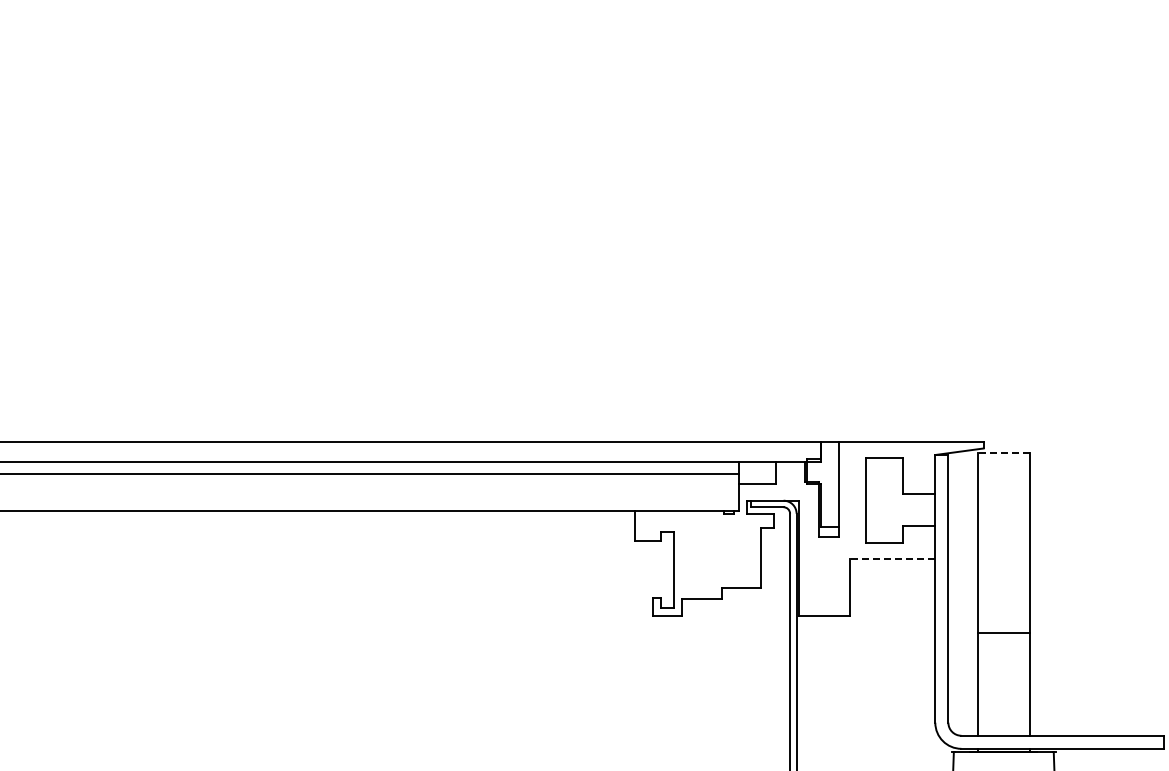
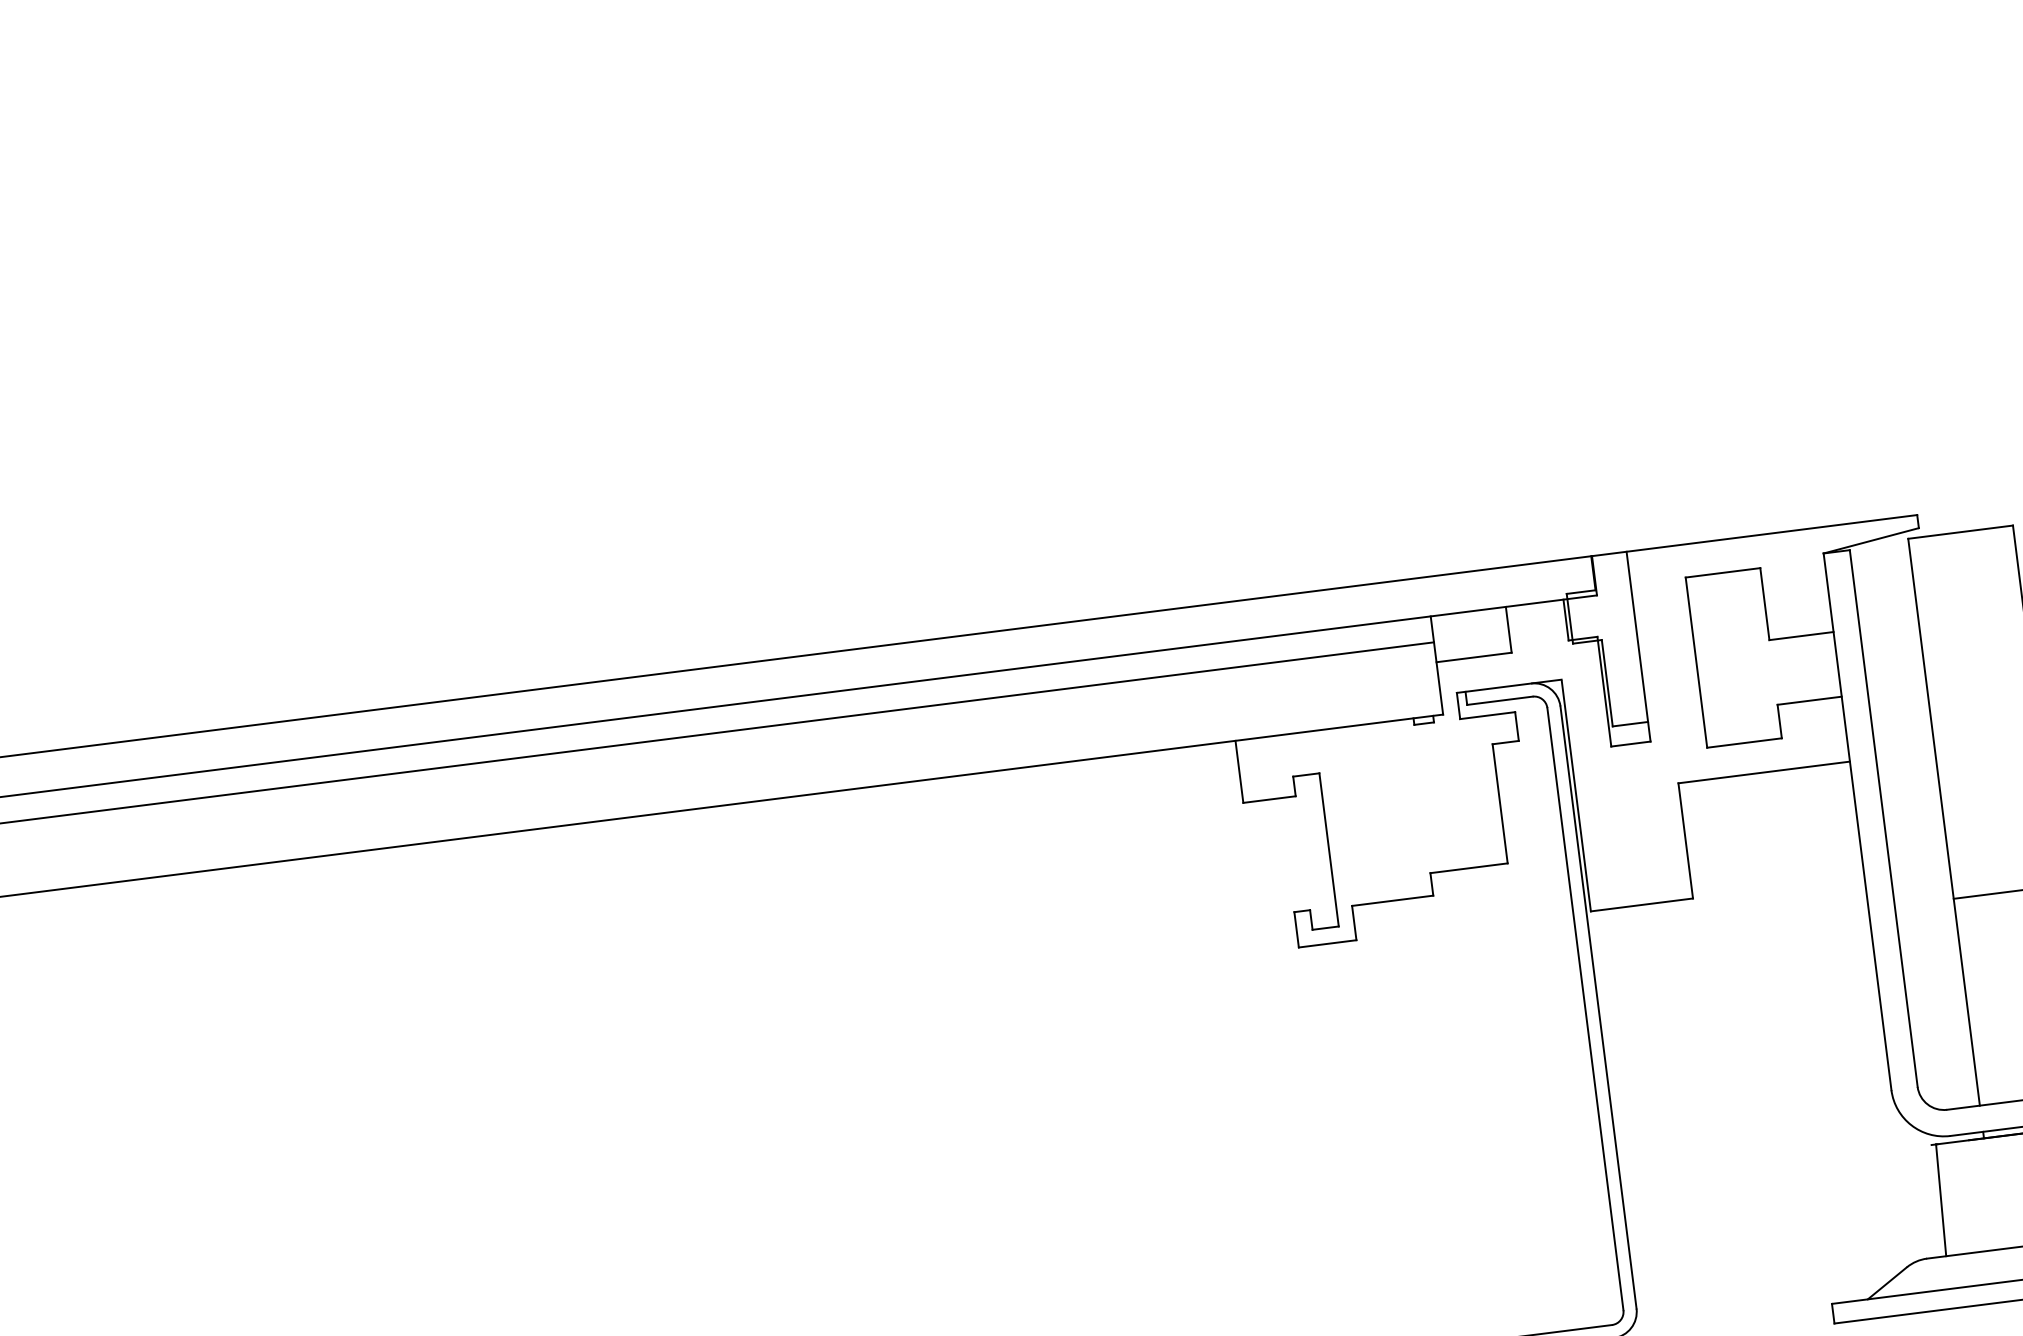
line: (1003, 453) -> (1959, 533), dashed -> solid
line: (892, 558) -> (1764, 771), dashed -> solid

